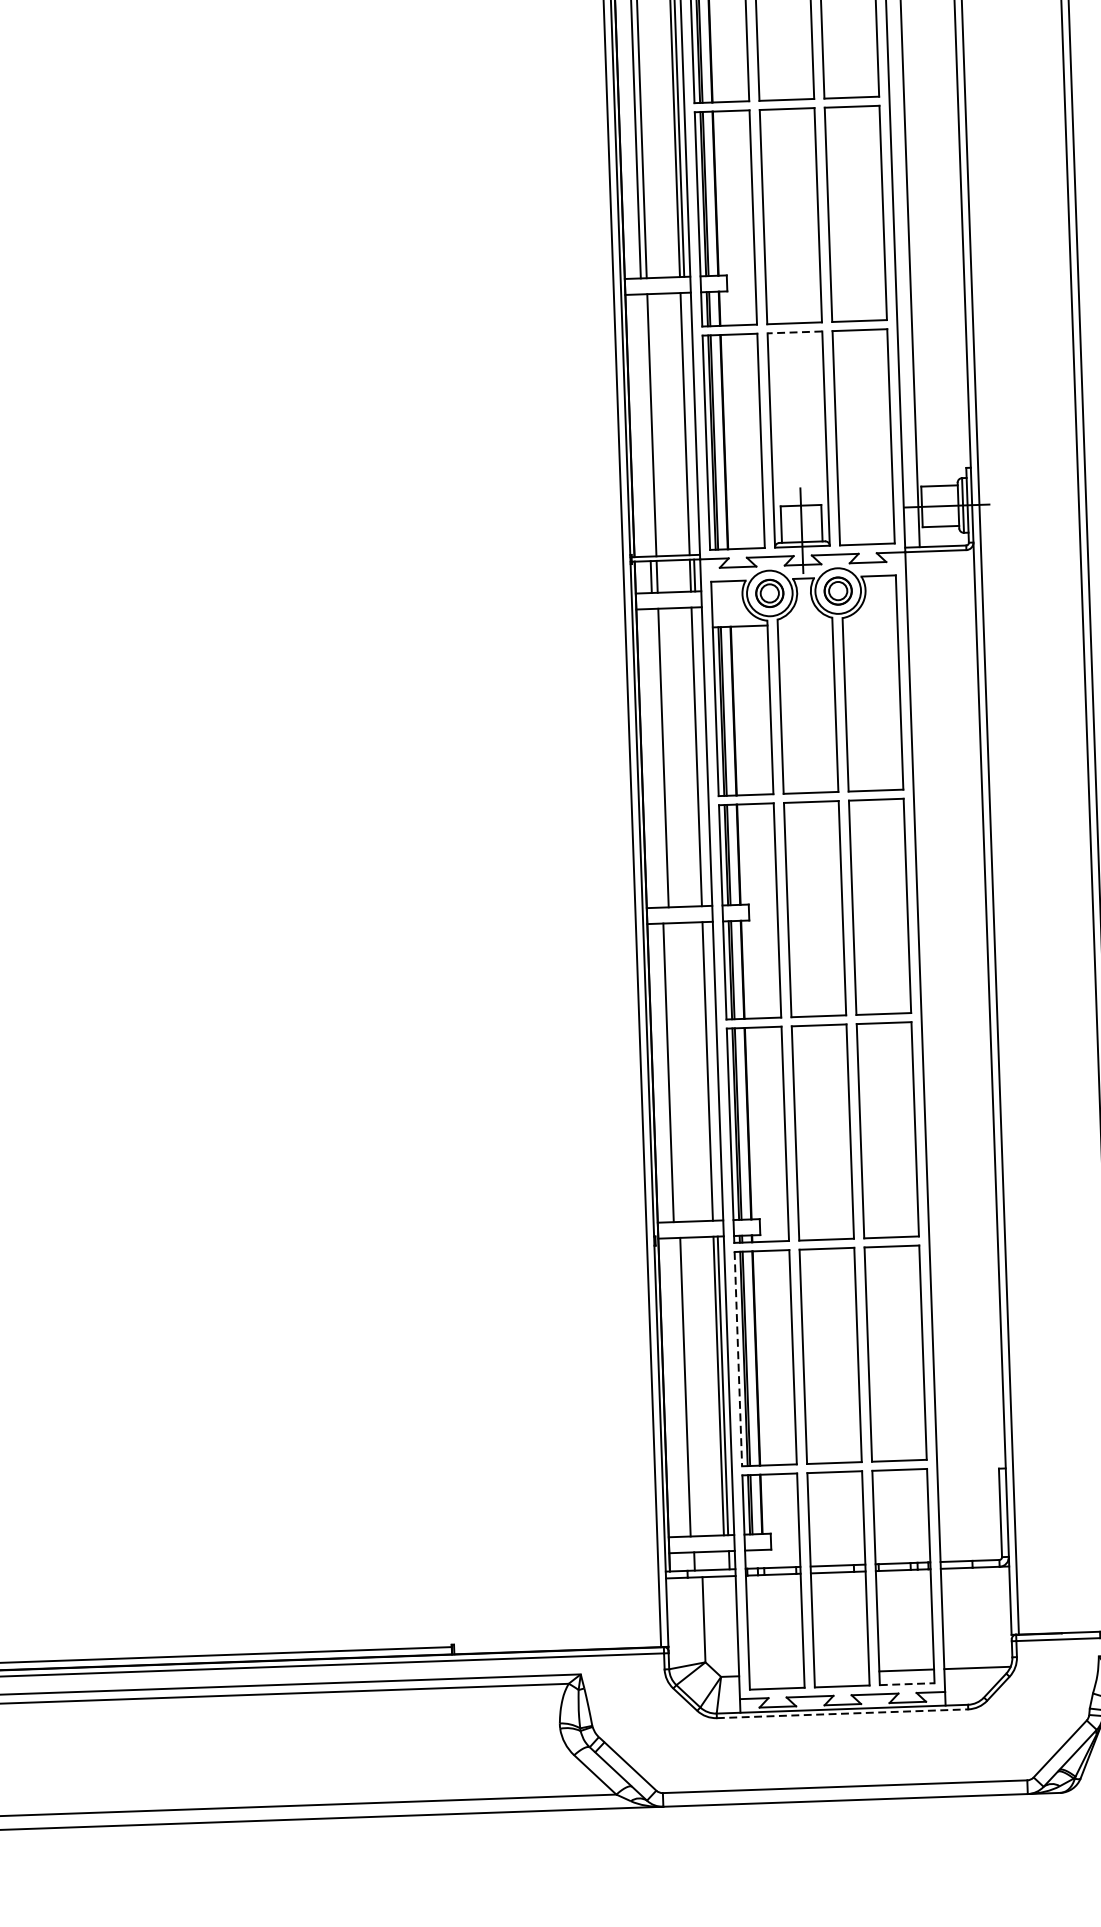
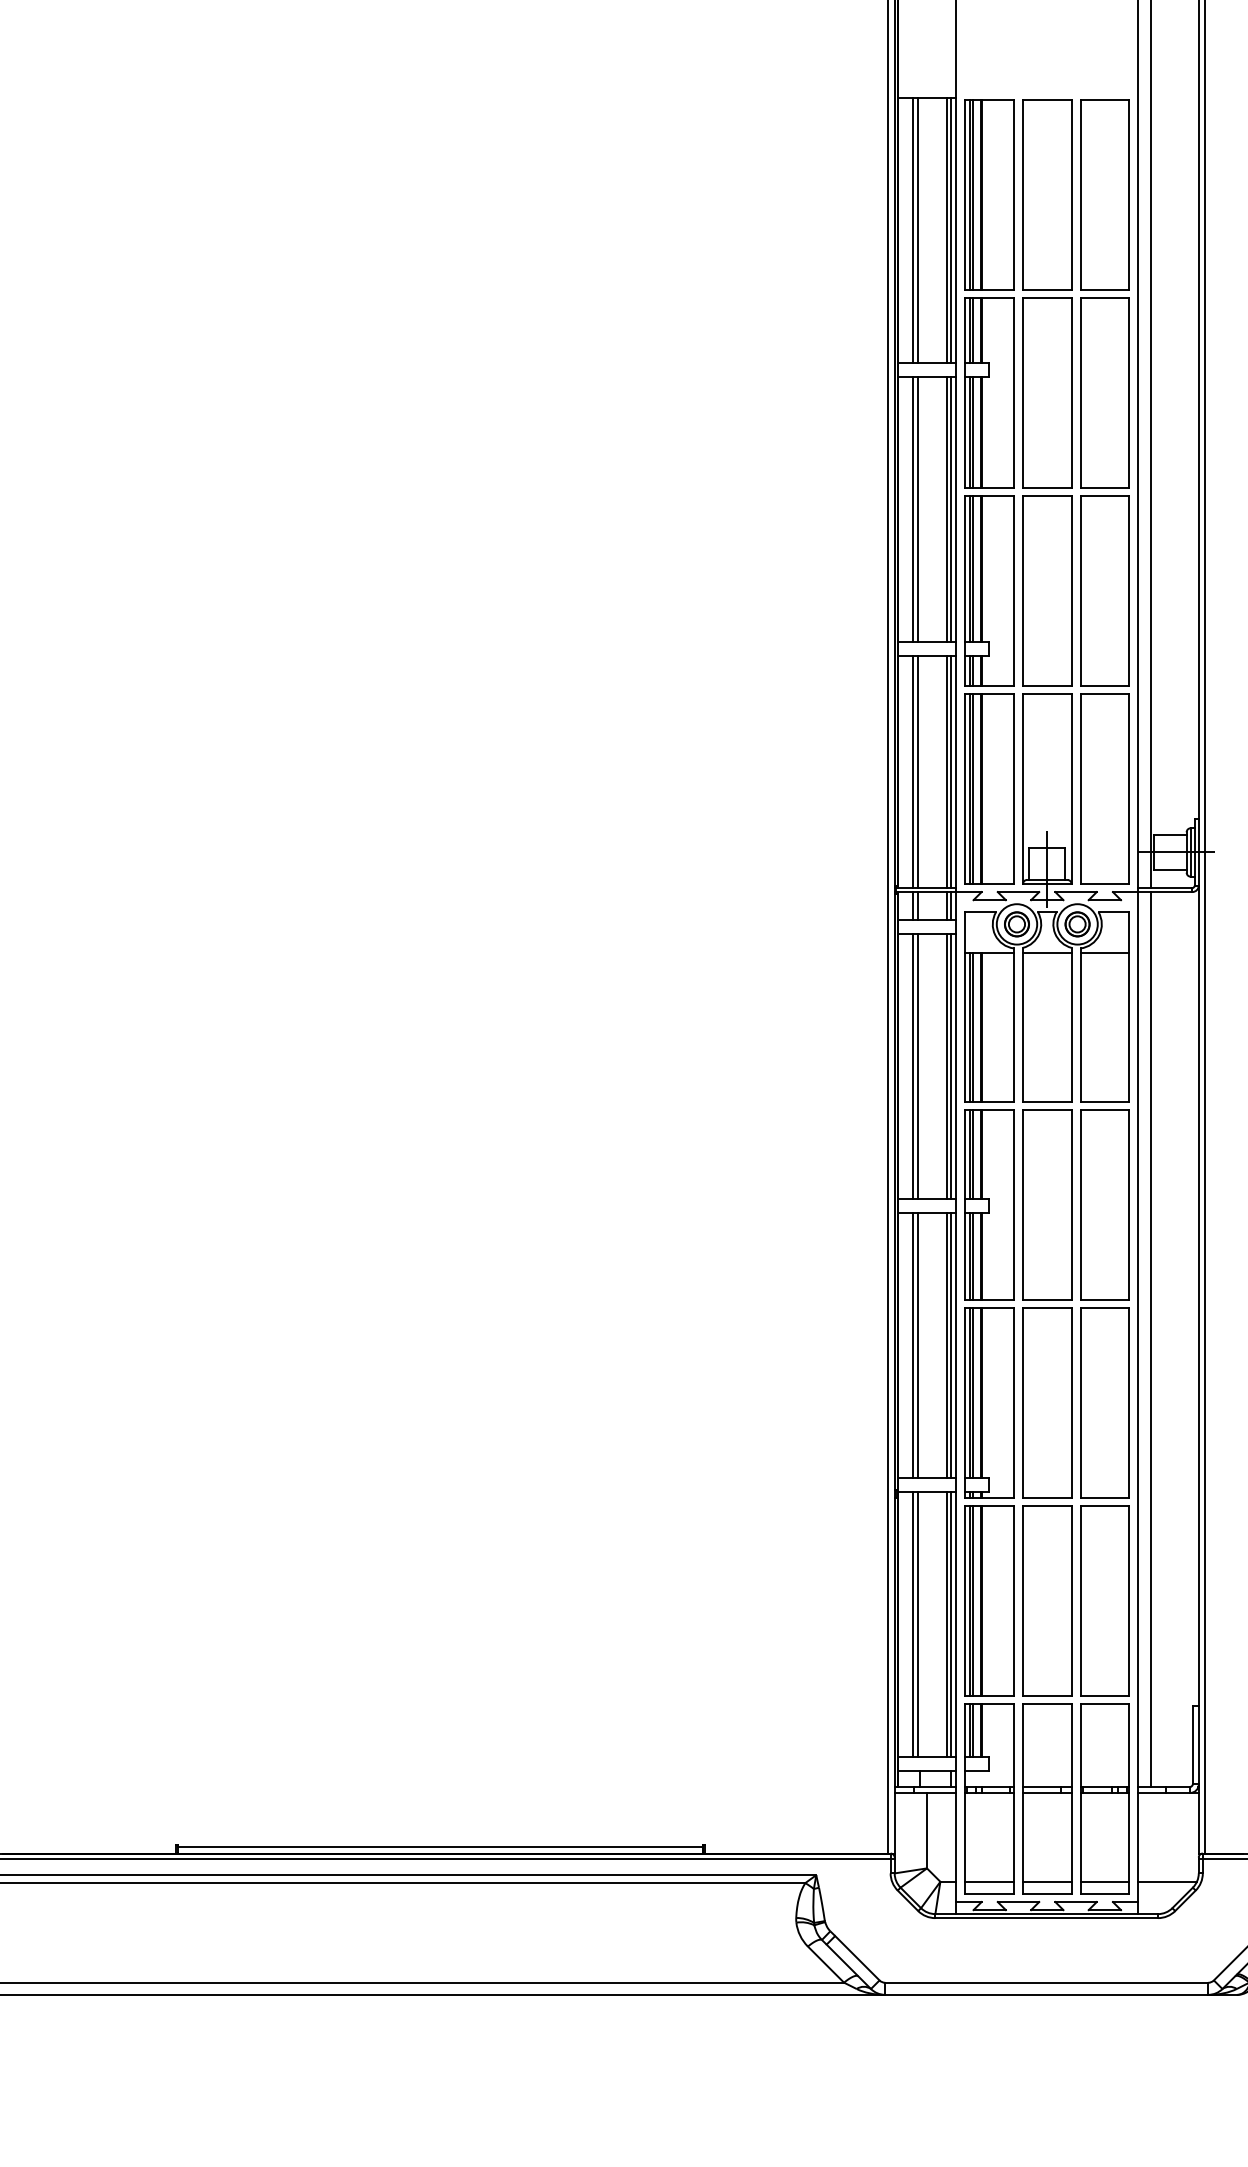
line: (794, 332) -> (1046, 694), dashed -> solid
line: (689, 423) -> (951, 771), added
line: (645, 425) -> (912, 771), added
line: (869, 621) -> (1104, 952), added
line: (805, 623) -> (1047, 952), added
line: (701, 756) -> (951, 1066), added
line: (657, 757) -> (912, 1066), added
line: (937, 1056) -> (1151, 1339), added
line: (712, 1071) -> (951, 1345), added
line: (674, 1072) -> (917, 1345), added
line: (738, 1359) -> (965, 1601), dashed -> solid
line: (679, 1386) -> (912, 1623), added
line: (841, 1672) -> (1047, 1881), added
line: (776, 1674) -> (989, 1881), added
line: (907, 1683) -> (1105, 1893), dashed -> solid
line: (843, 1714) -> (1047, 1918), dashed -> solid

